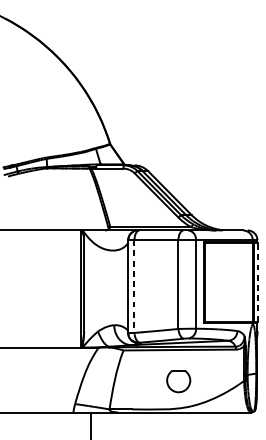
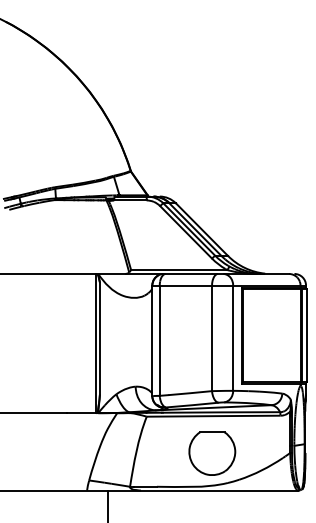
line: (257, 282) -> (306, 335), dashed -> solid
line: (134, 287) -> (159, 341), dashed -> solid
part: (178, 381) -> (212, 453), size x1.67

